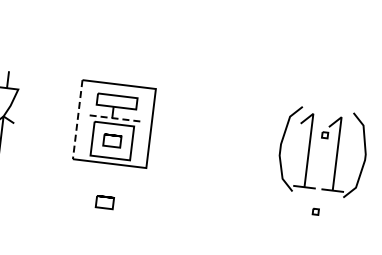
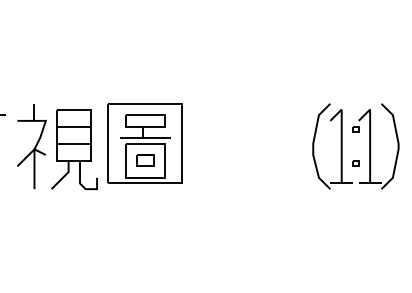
line: (115, 117) -> (145, 137), dashed -> solid
line: (77, 119) -> (108, 143), dashed -> solid
part: (43, 121) -> (74, 149), added
part: (105, 202) -> (145, 222), removed
part: (315, 211) -> (355, 163), moved

